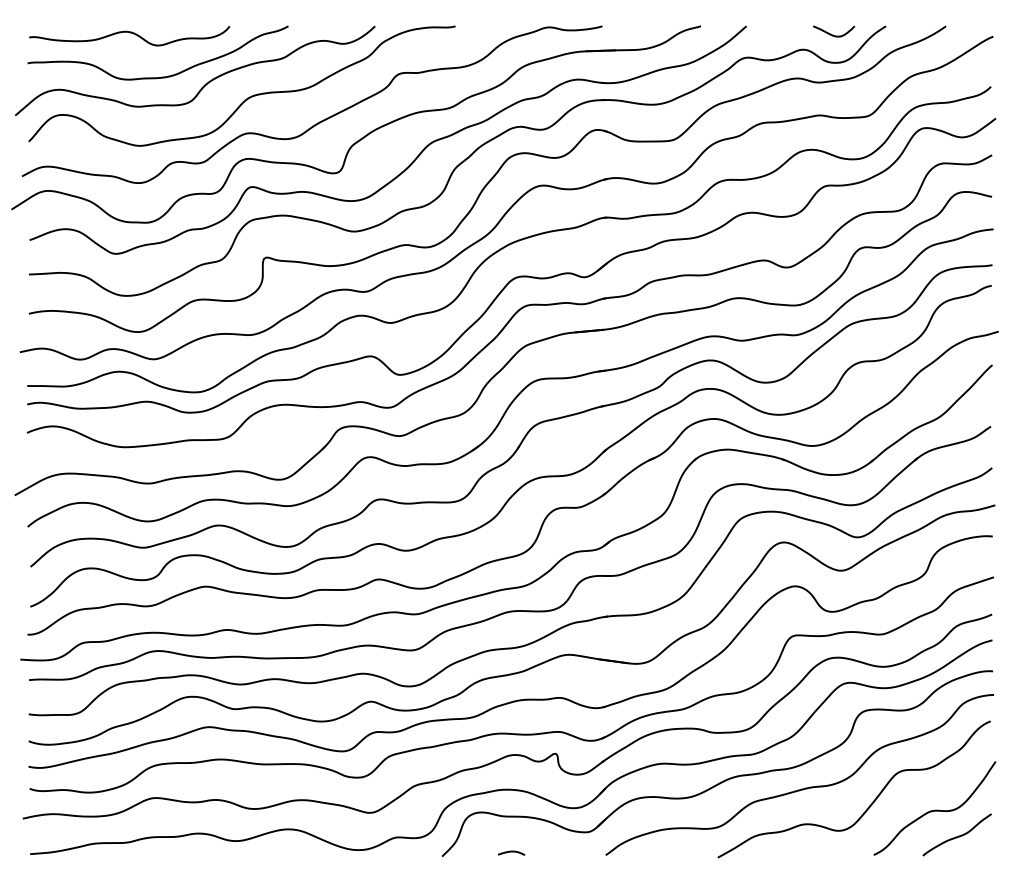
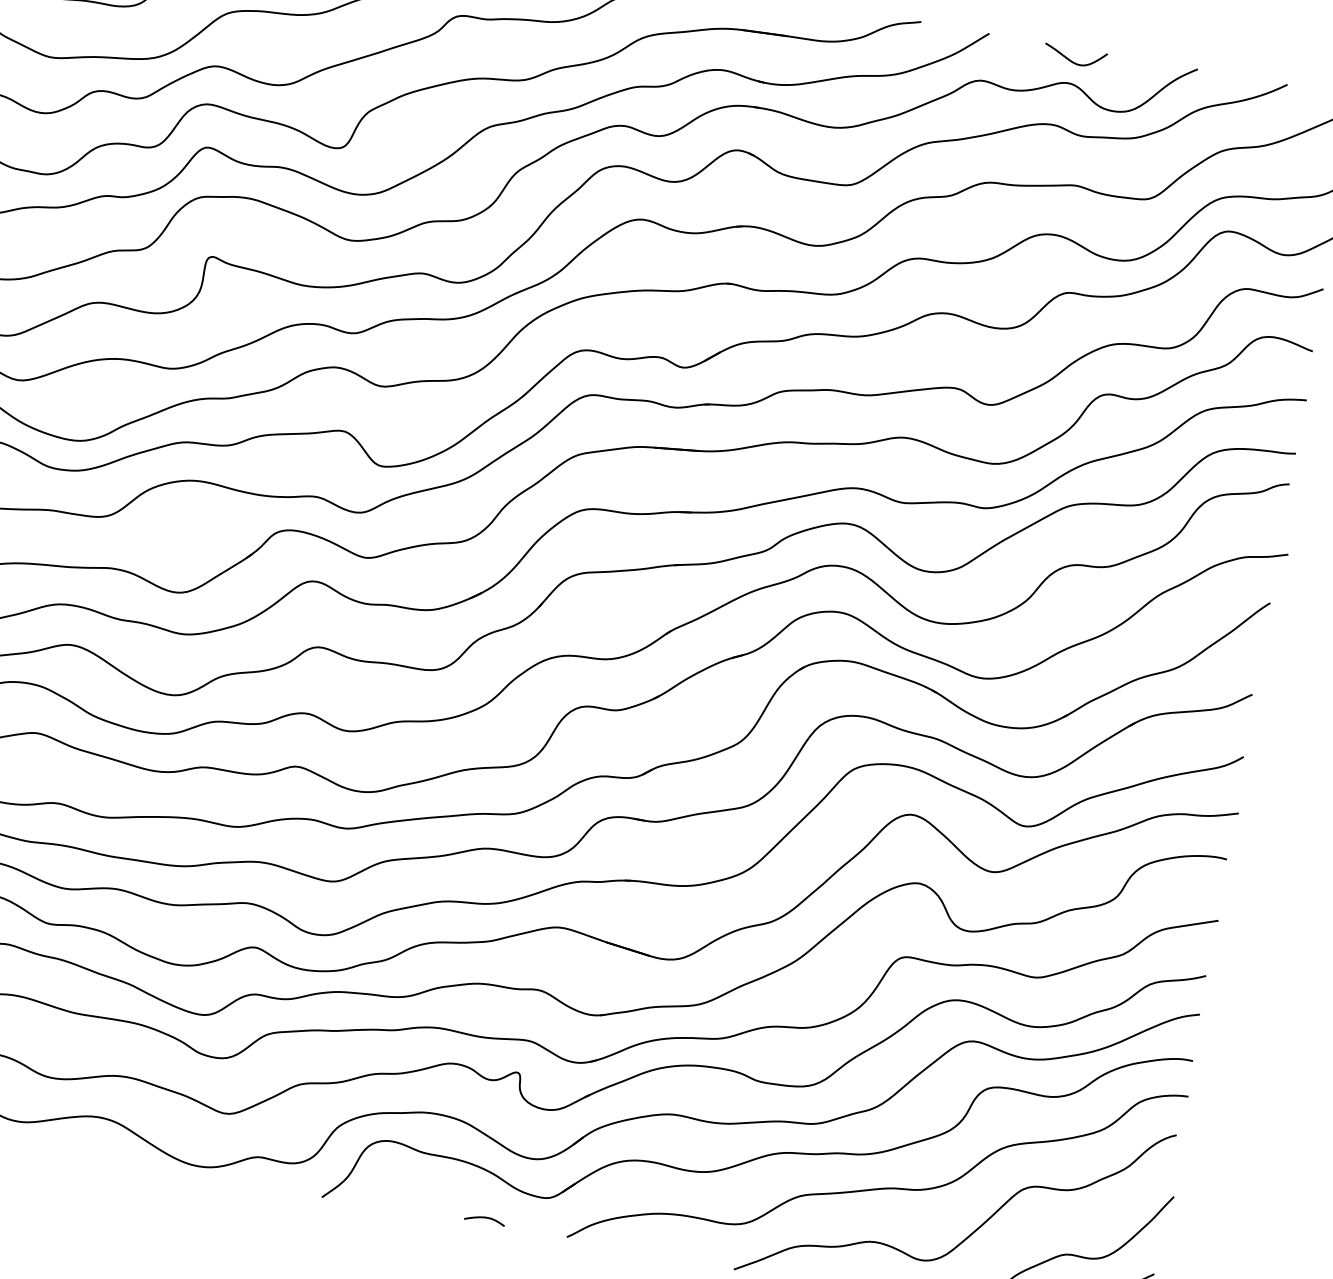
curve: (833, 34) -> (1073, 60), moved
curve: (511, 852) -> (484, 1218), moved

